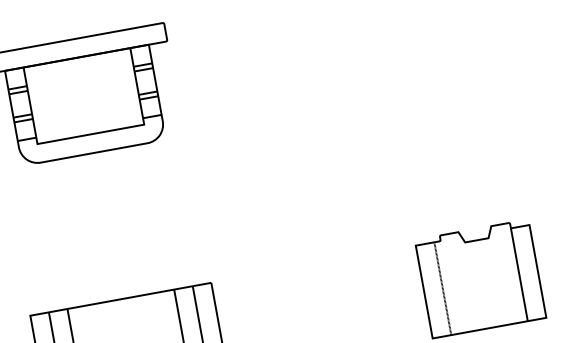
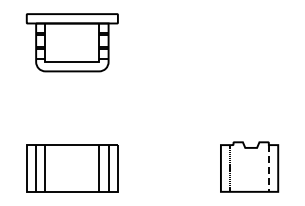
line: (518, 274) -> (268, 168), solid -> dashed

